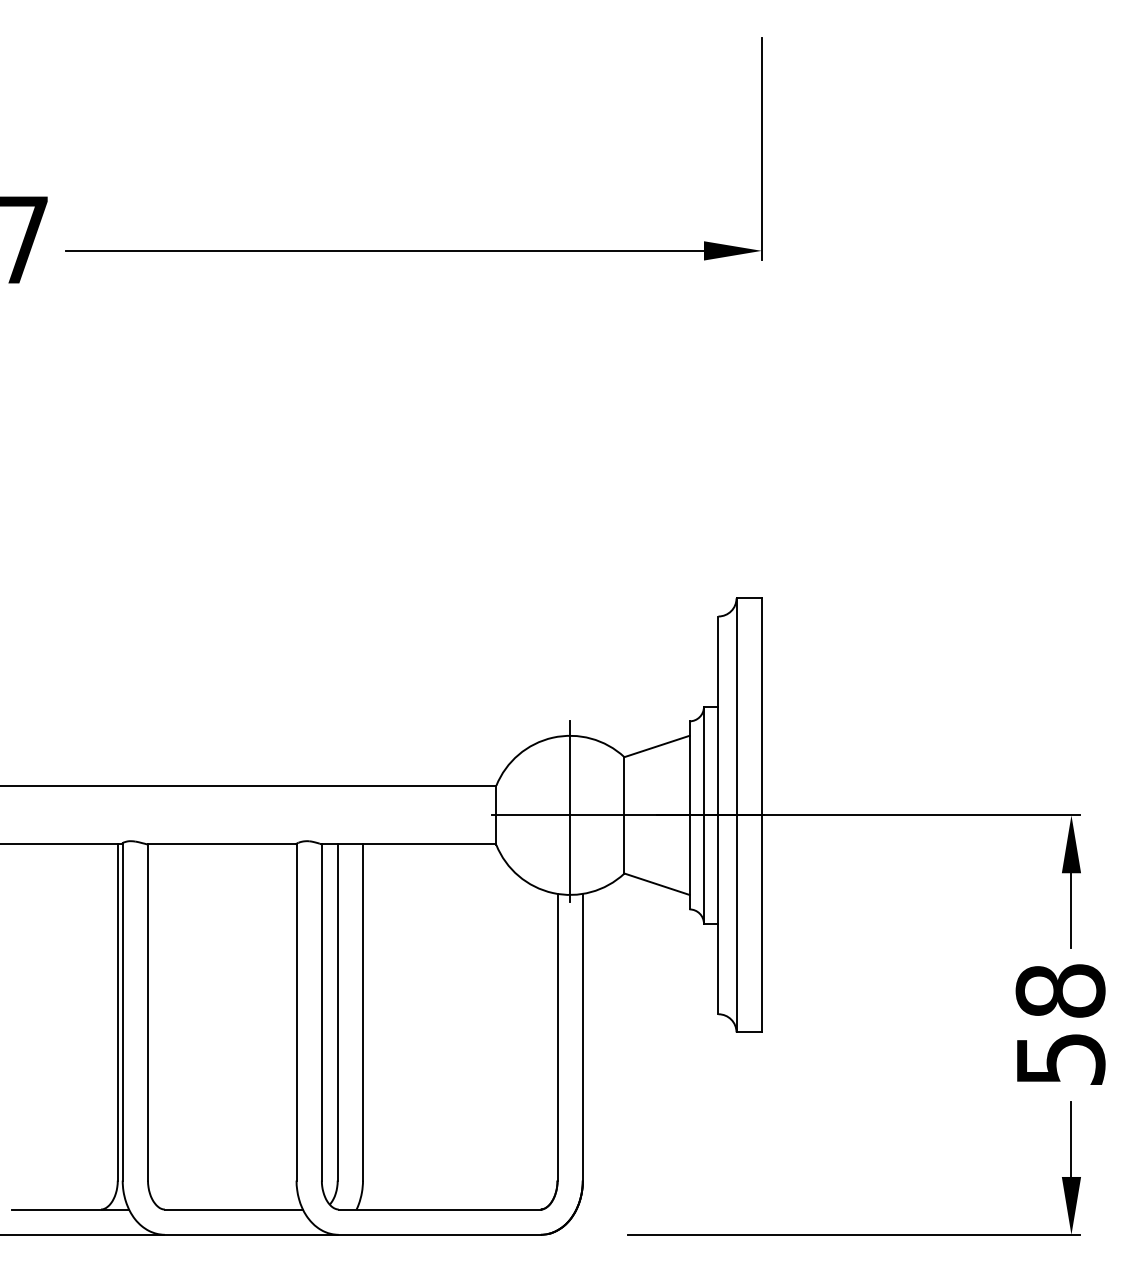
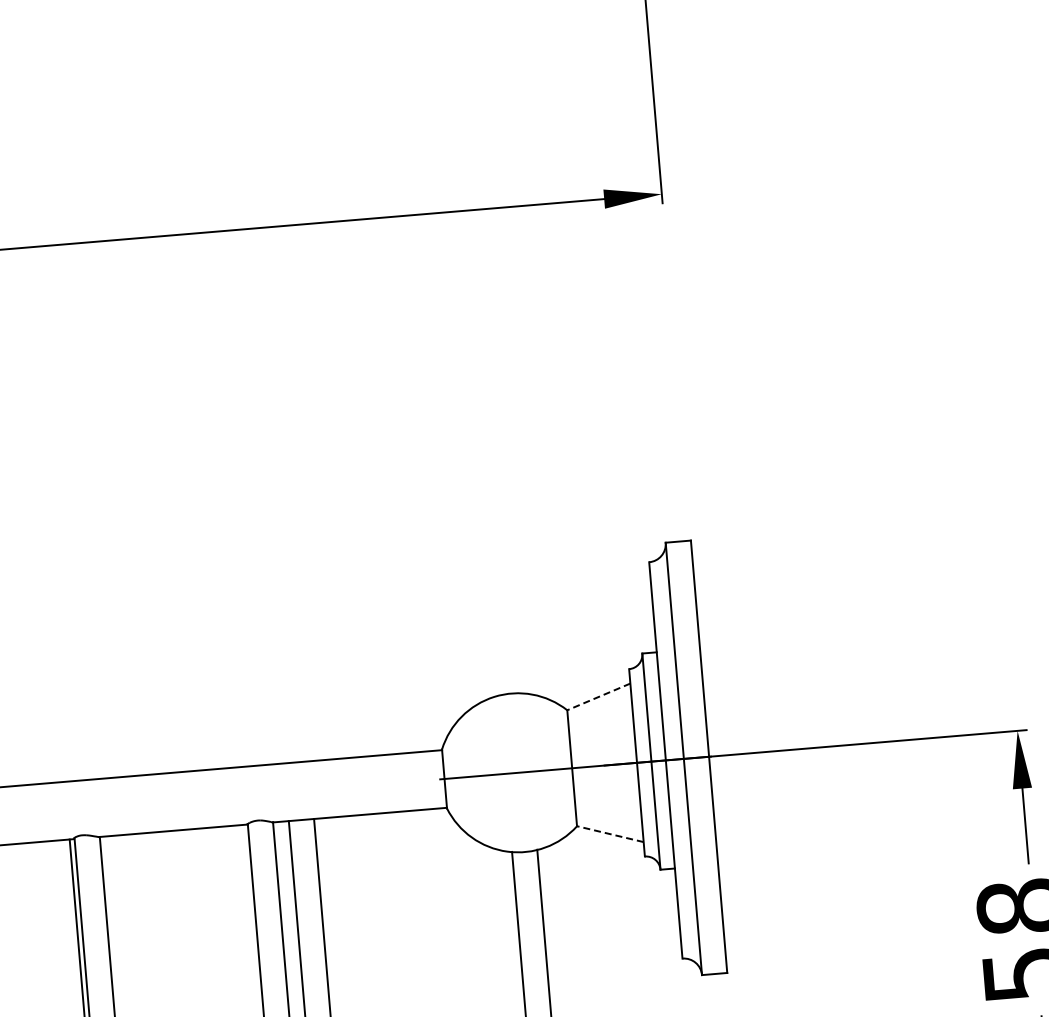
line: (656, 746) -> (598, 696), solid -> dashed
line: (570, 811) -> (518, 768), removed
line: (656, 884) -> (609, 834), solid -> dashed

